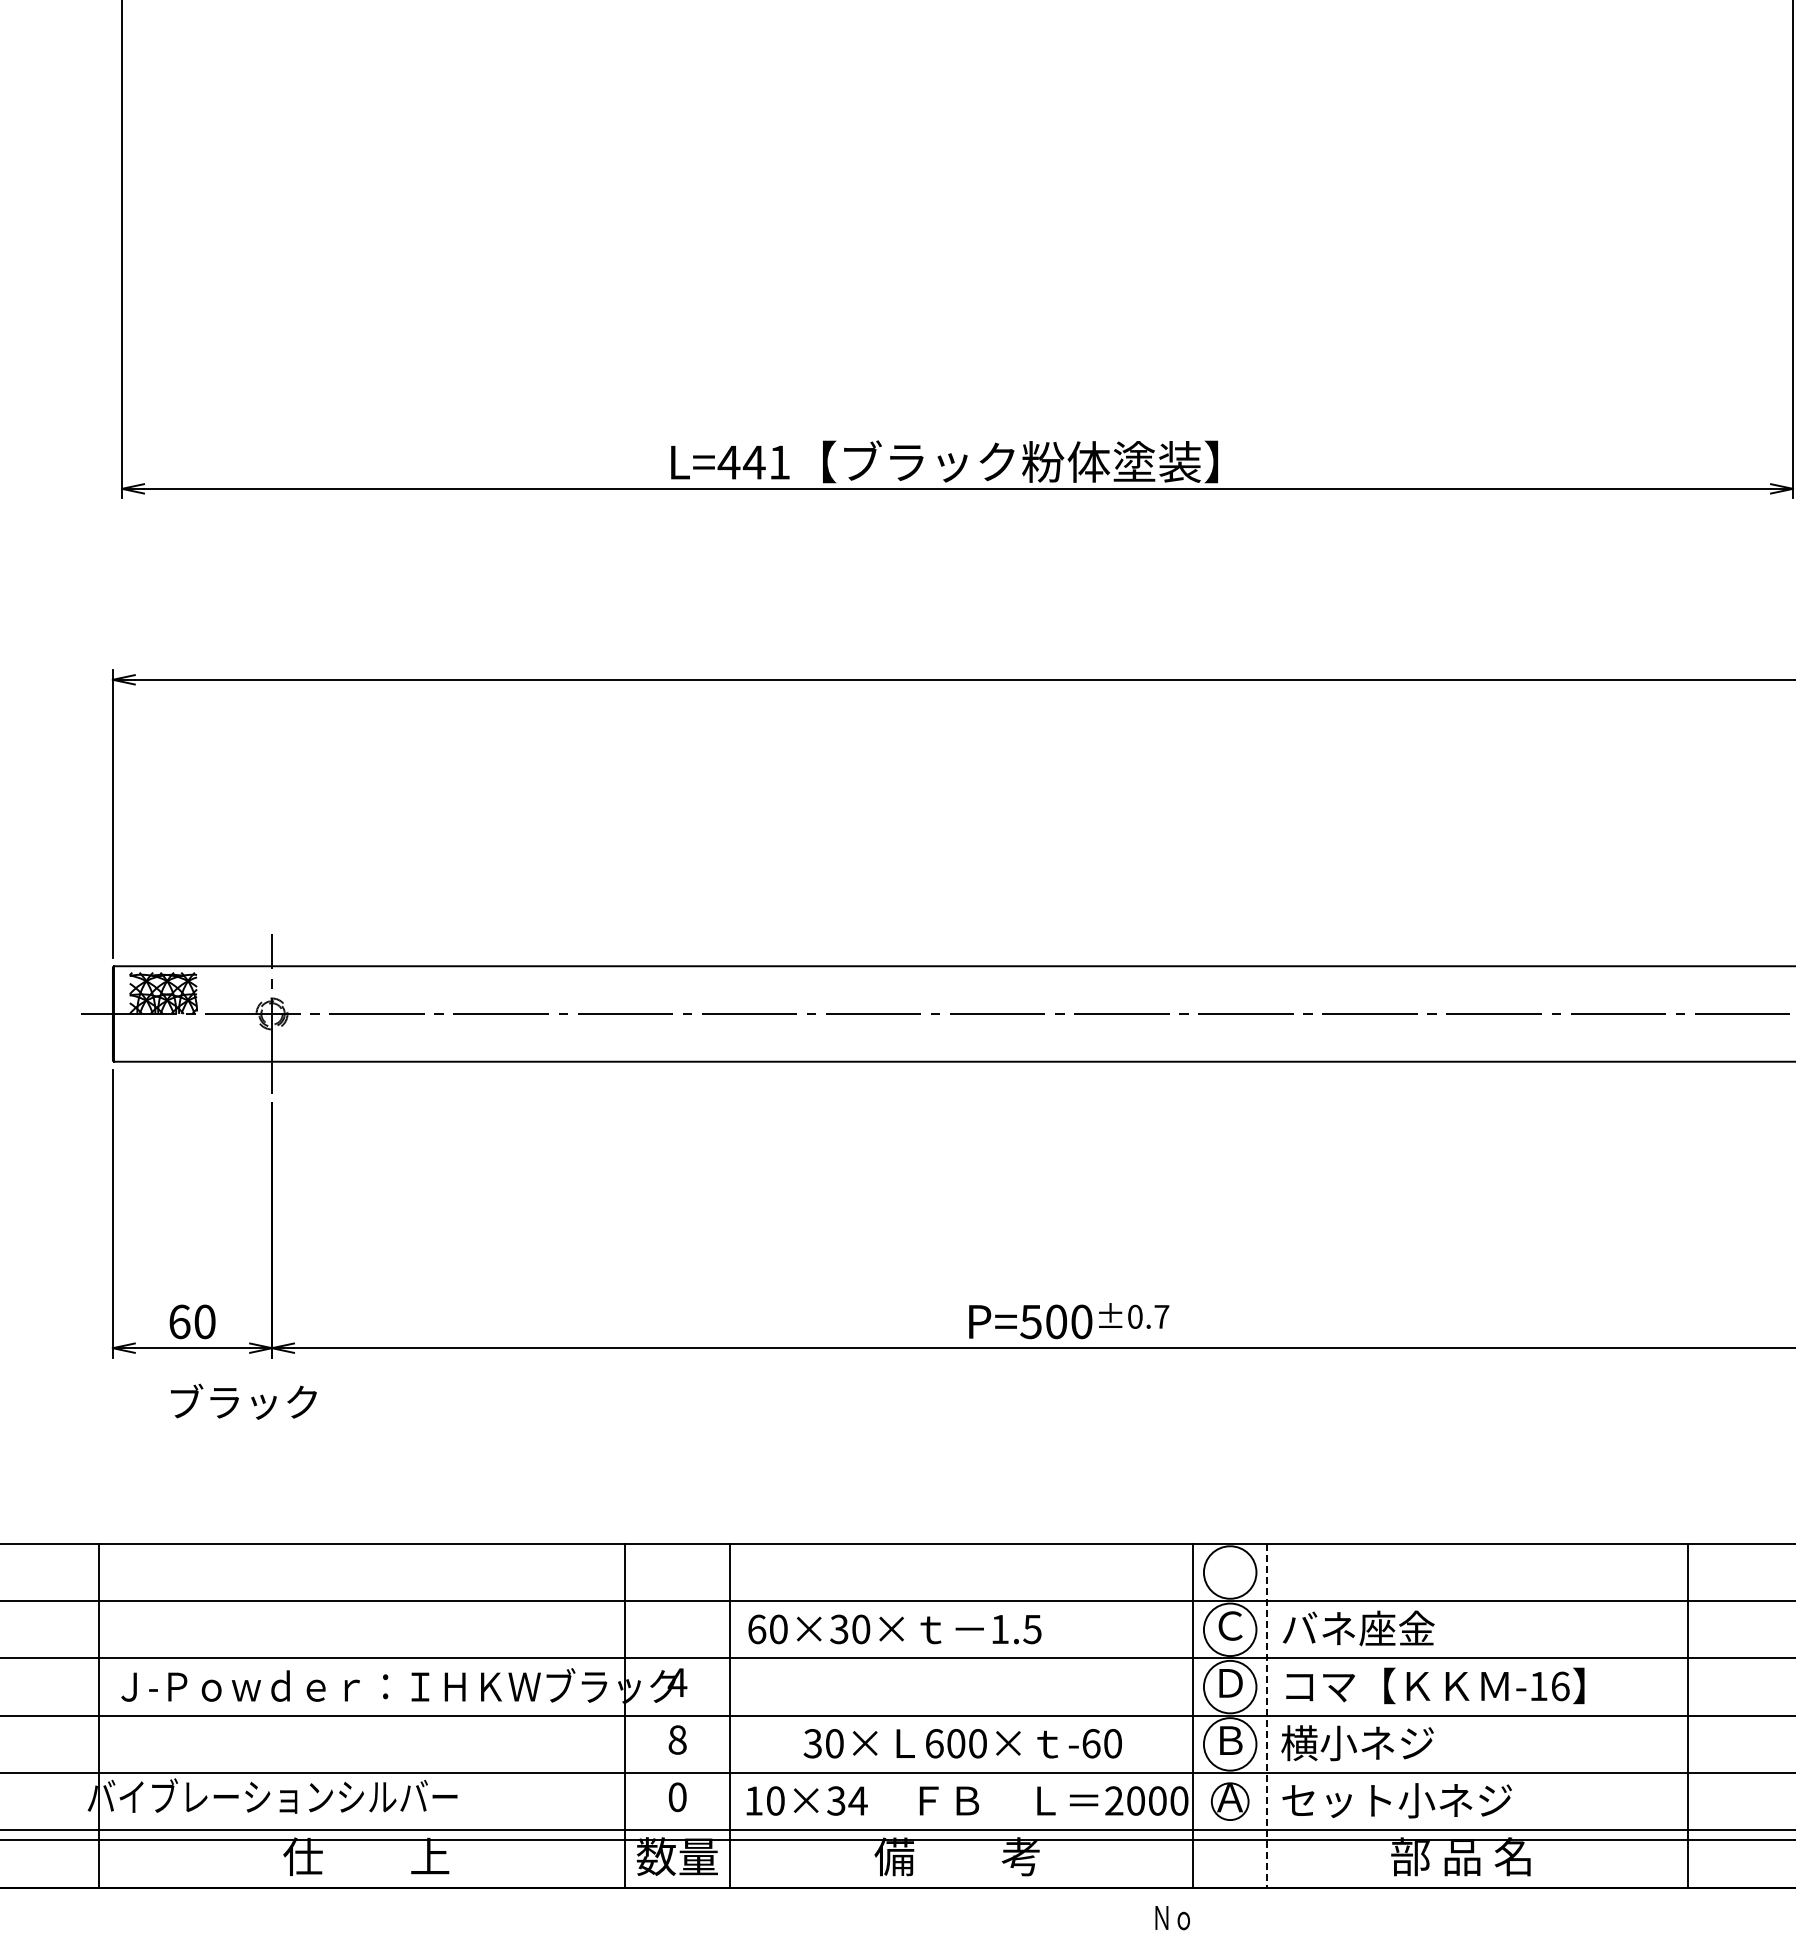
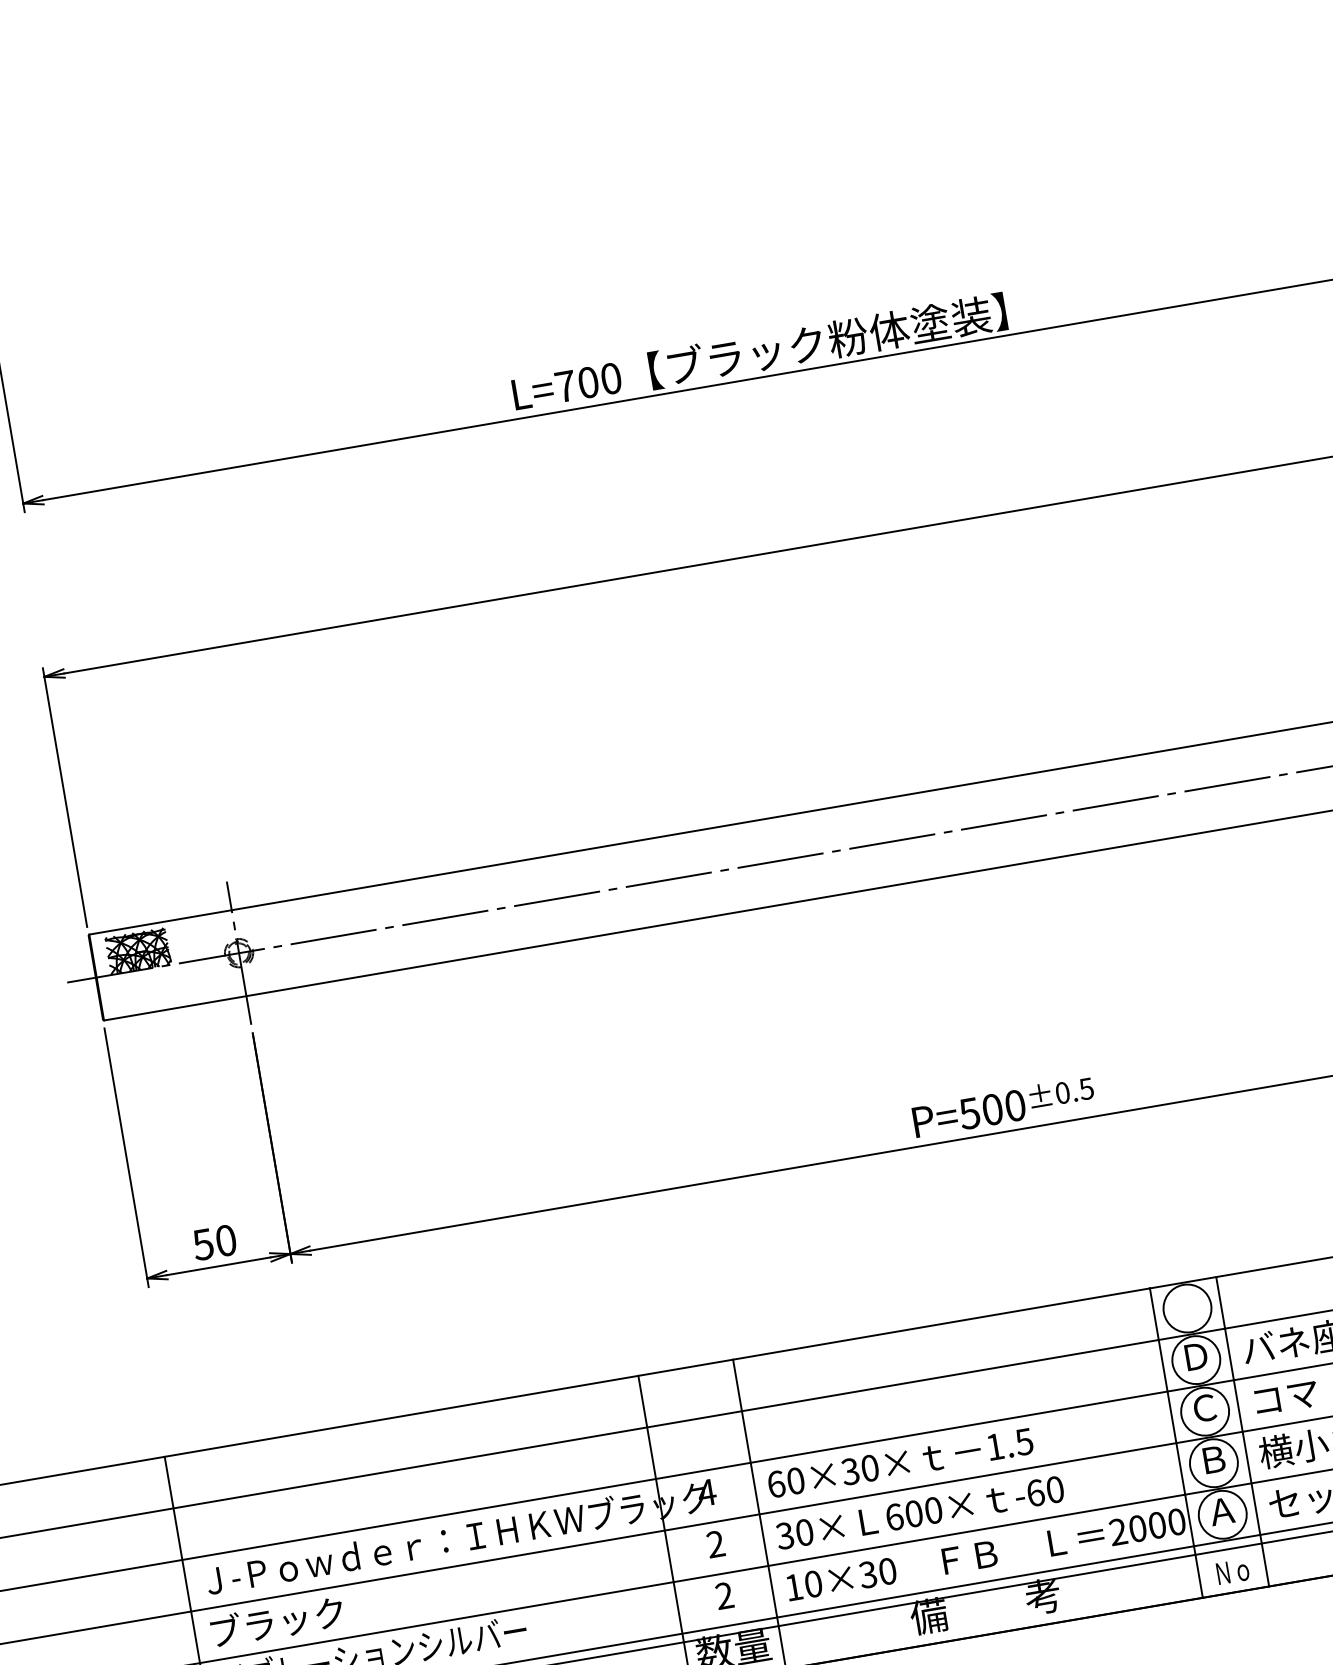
text: (753, 462) -> (587, 382), L=441 -> L=700
text: (1161, 1316) -> (1086, 1088), ±0.7 -> ±0.5
text: (179, 1321) -> (203, 1244), 60 -> 50
text: (243, 1401) -> (276, 1621), moved
text: (1230, 1625) -> (1195, 1356), Ｃ -> Ｄ
text: (894, 1629) -> (900, 1463), moved
text: (1230, 1683) -> (1204, 1408), Ｄ -> Ｃ
line: (1267, 1715) -> (1243, 1431), dashed -> solid
text: (677, 1739) -> (715, 1543), 8 -> 2
text: (962, 1743) -> (919, 1512), moved
text: (677, 1797) -> (724, 1596), 0 -> 2
text: (857, 1800) -> (887, 1571), 10×34 -> 10×30
circle: (1229, 1801) -> (1222, 1514), size x1.43
text: (1172, 1918) -> (1232, 1572), moved

